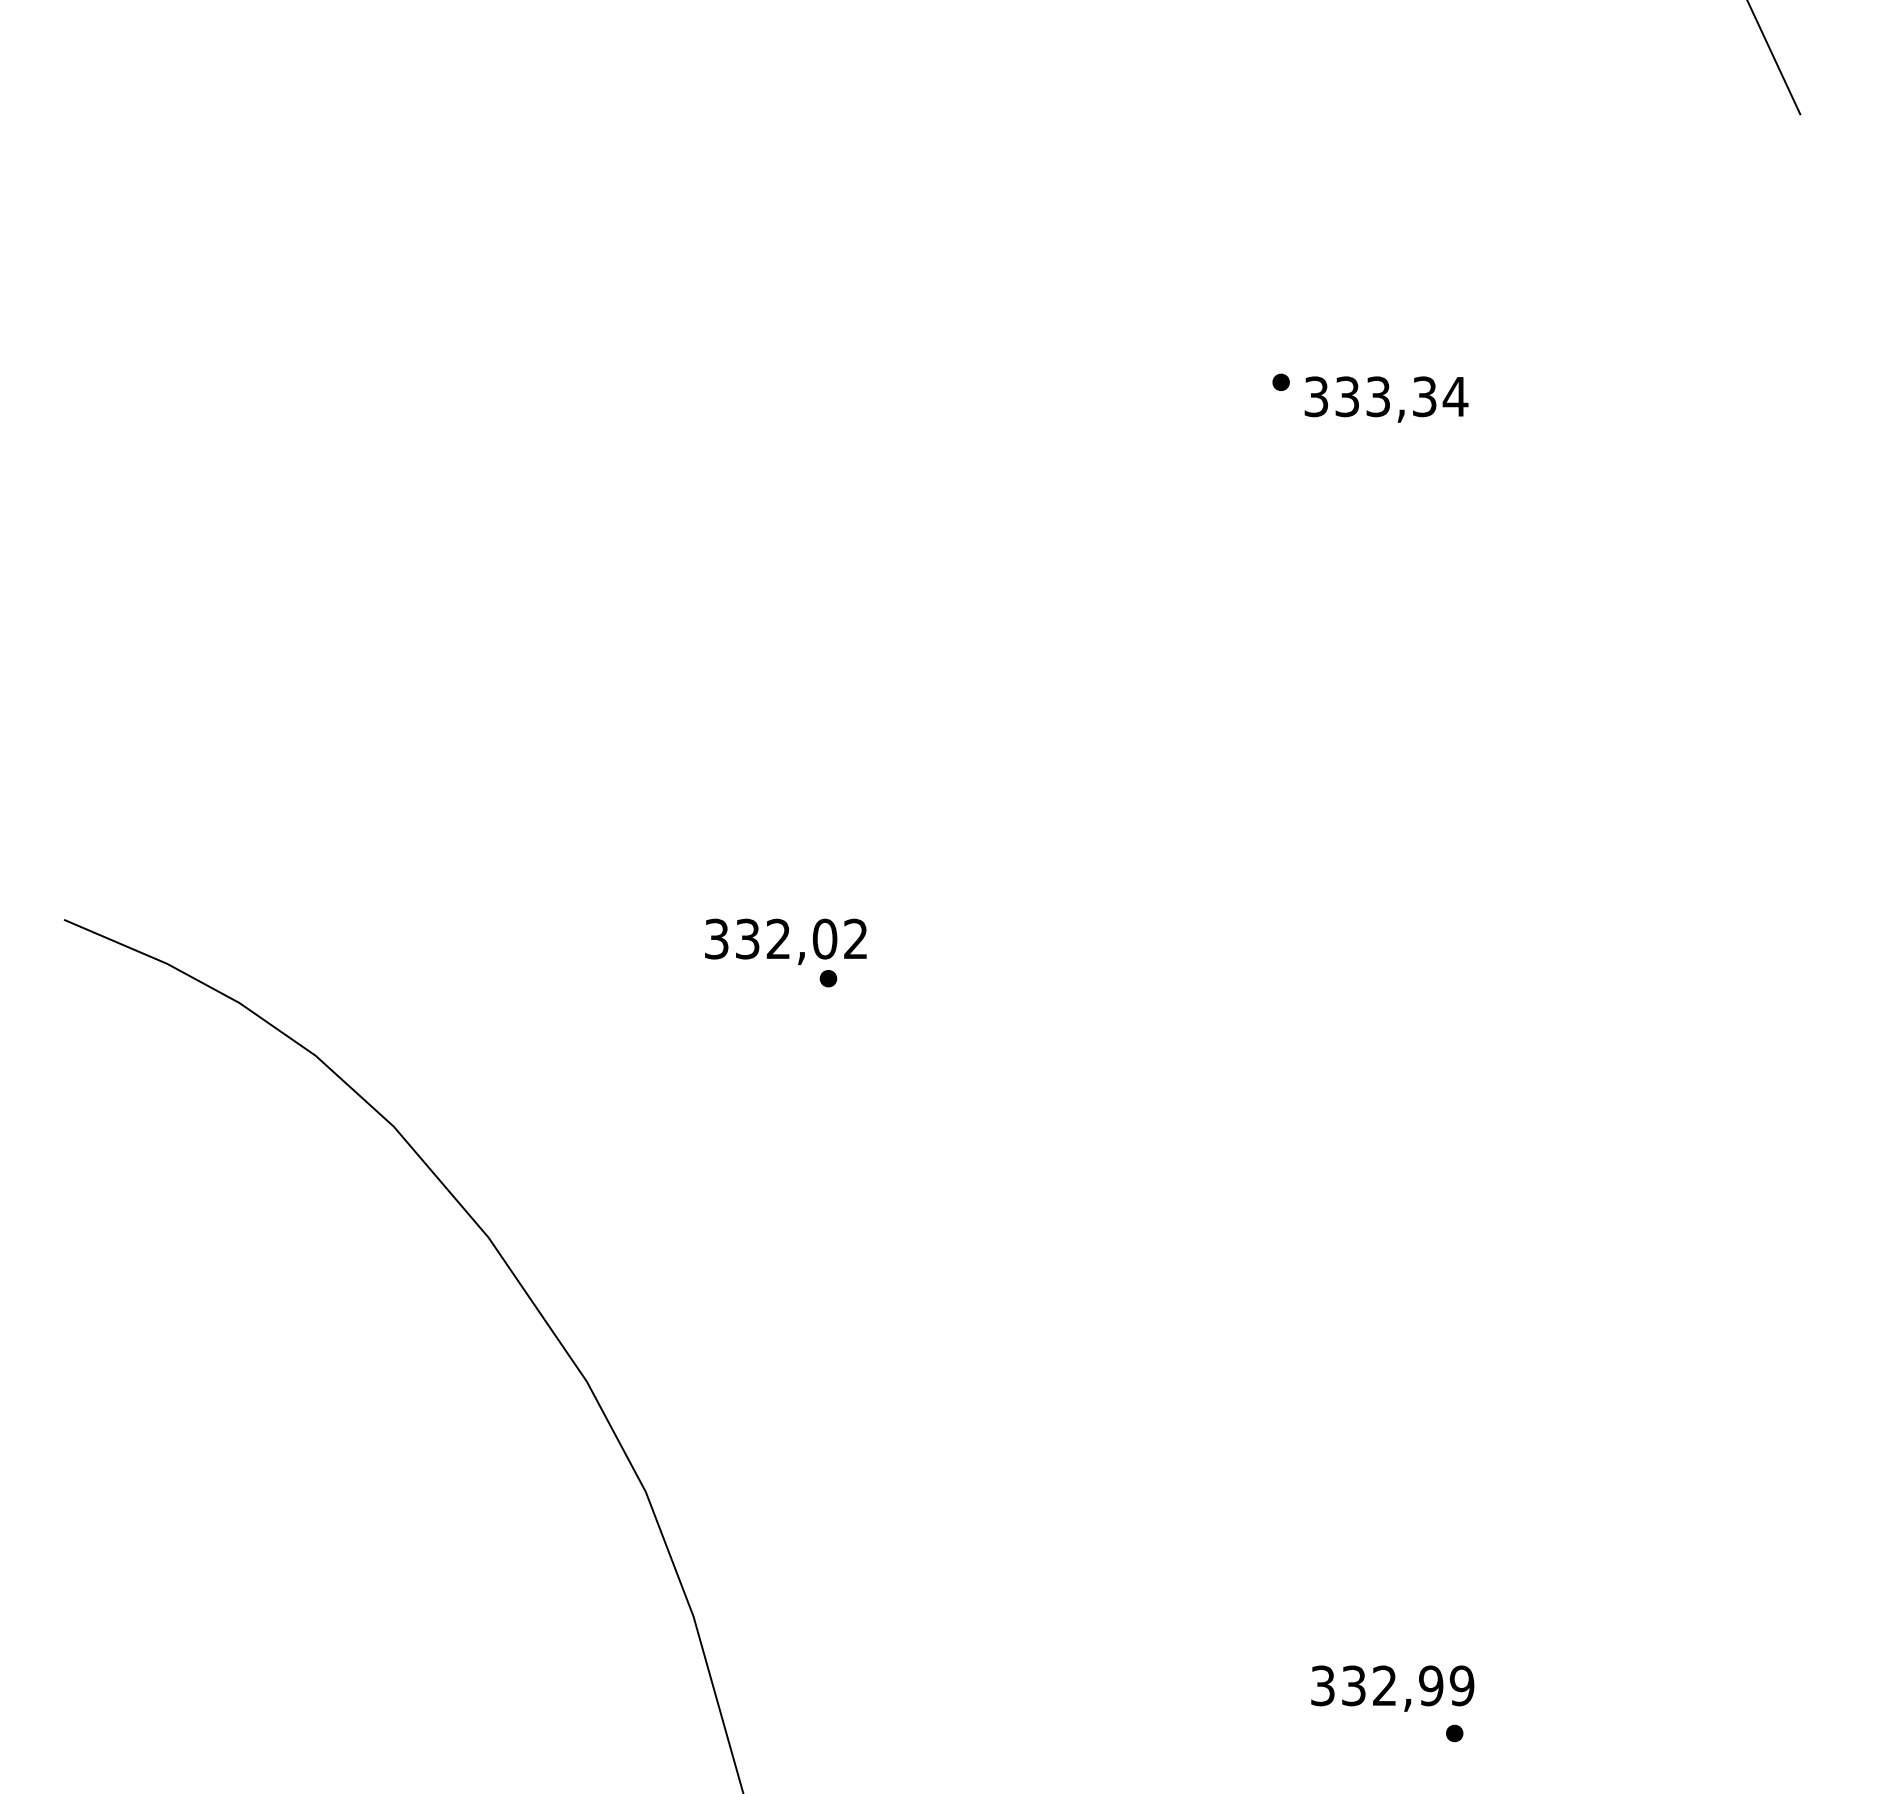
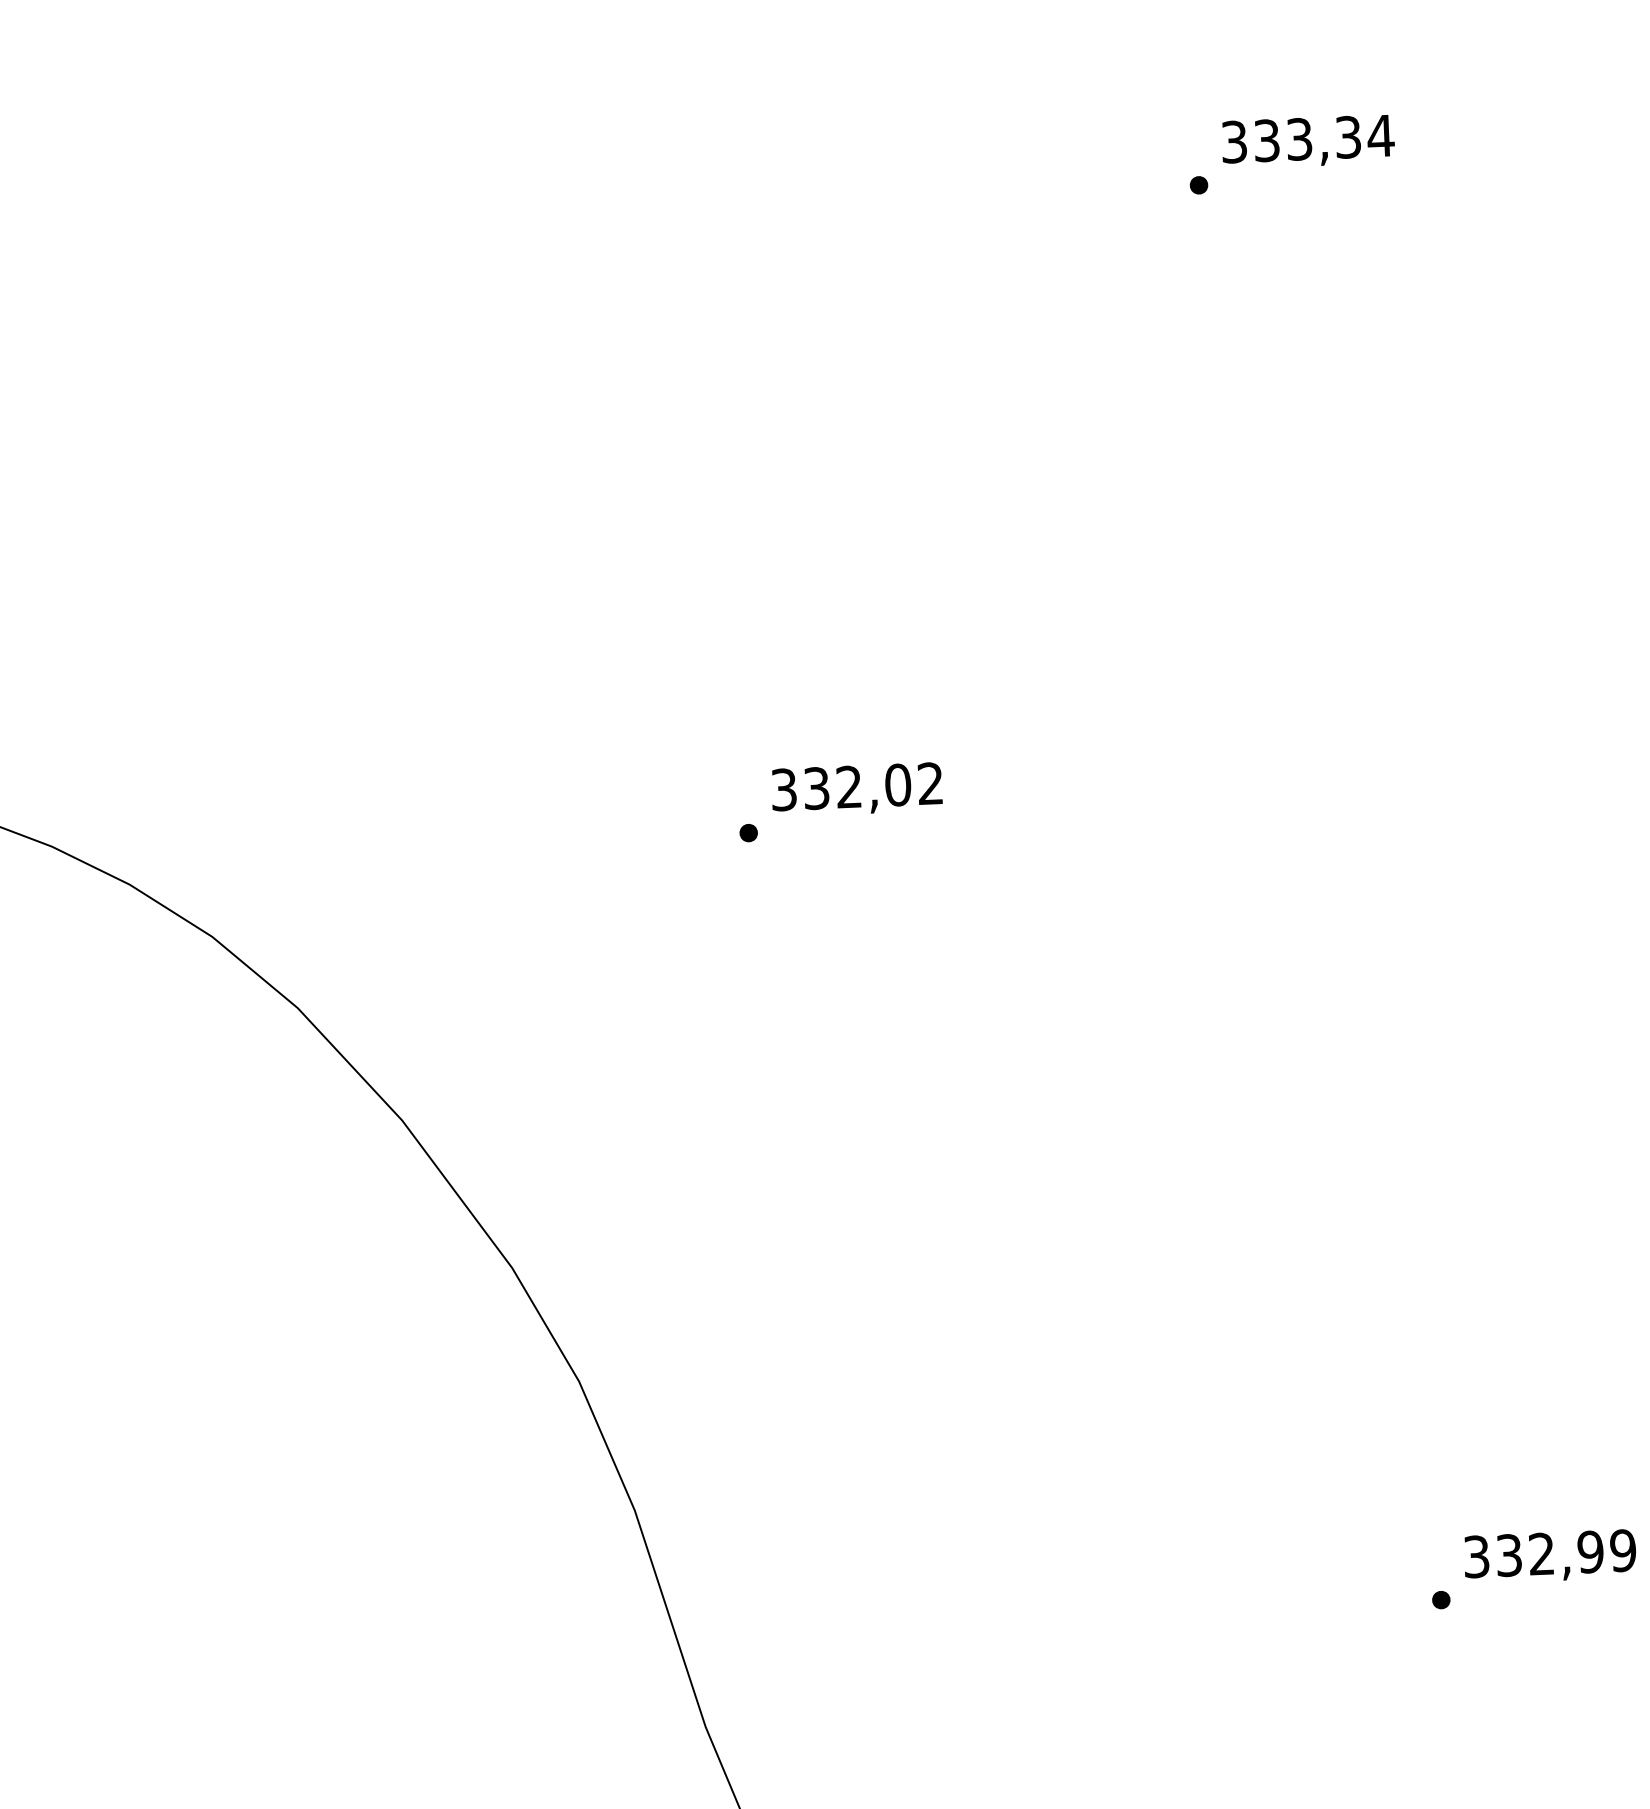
text: (1386, 399) -> (1308, 141), moved
text: (785, 941) -> (856, 789), moved
text: (1392, 1688) -> (1550, 1556), moved

